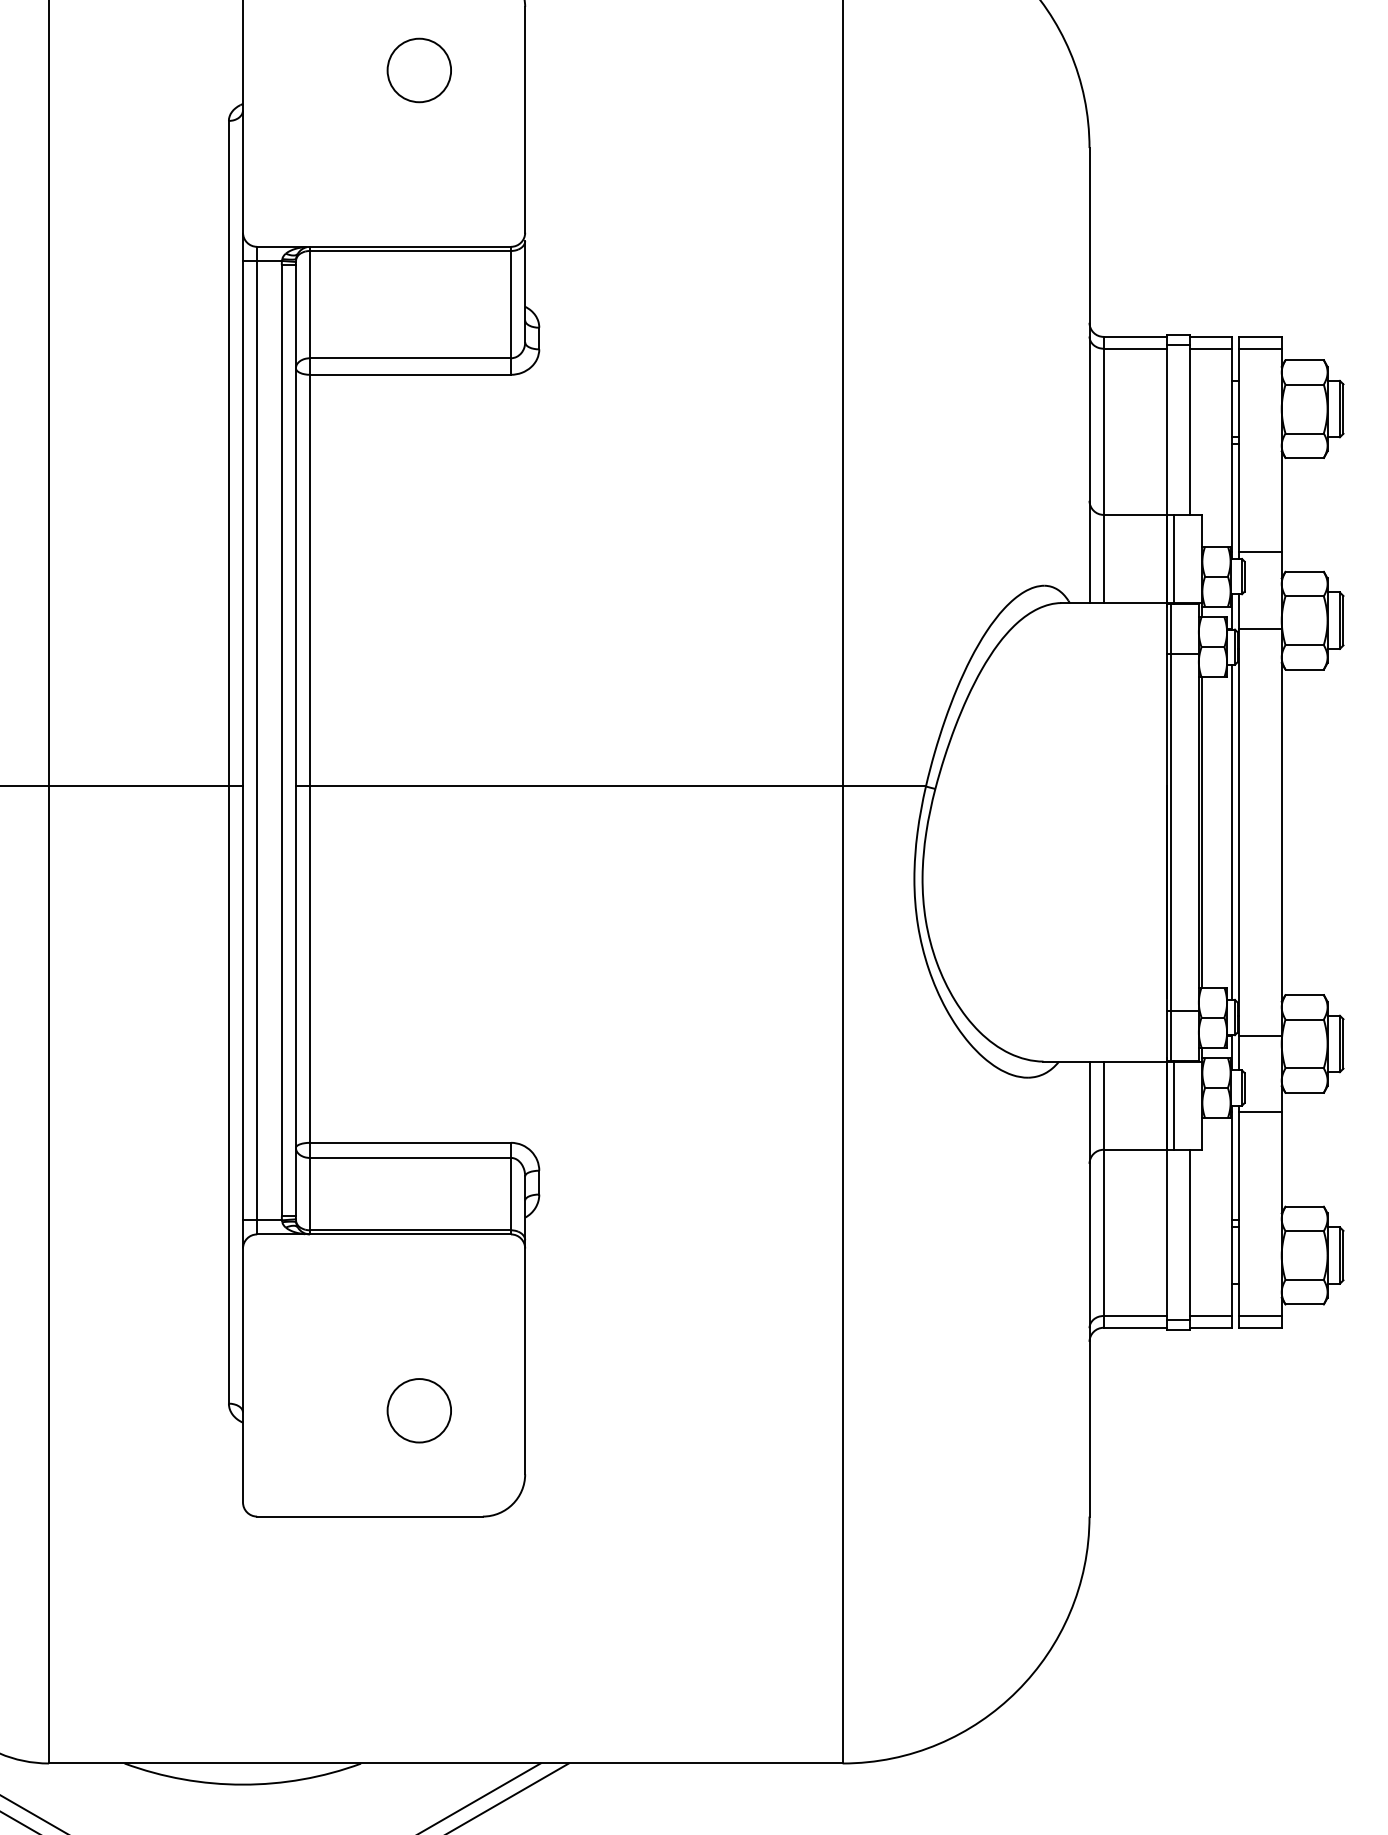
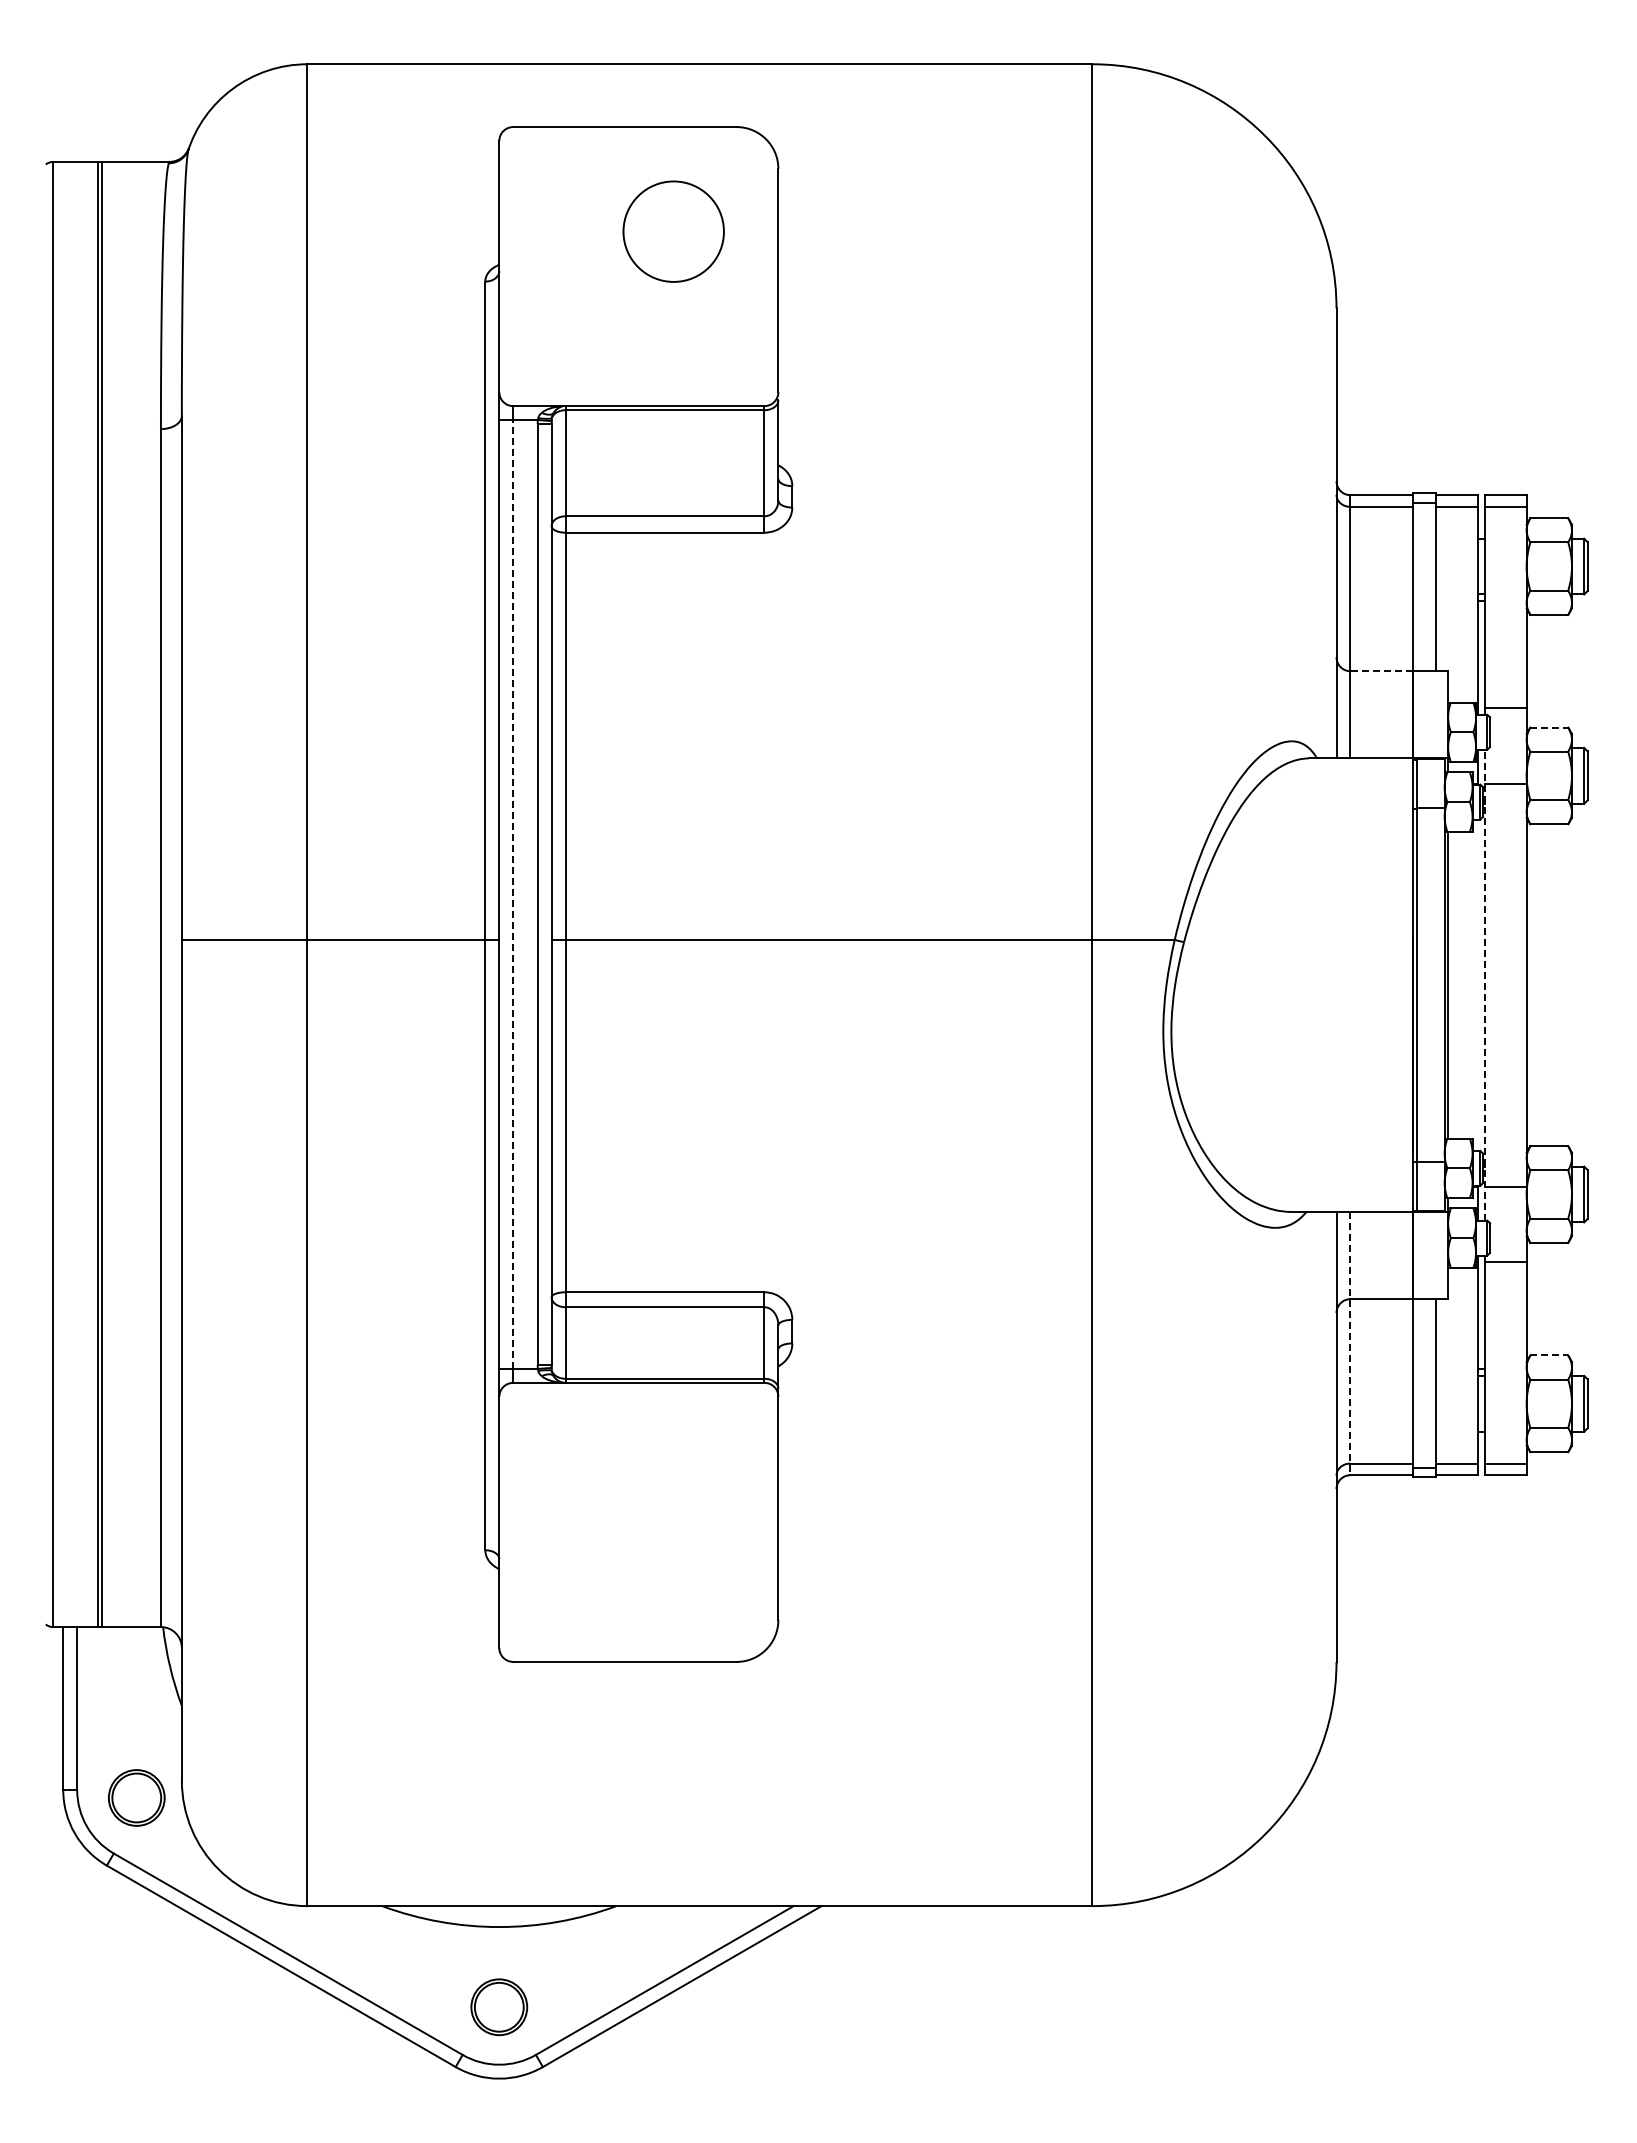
circle: (419, 70) -> (673, 231), size x1.6
line: (1135, 515) -> (1381, 671), solid -> dashed
line: (1174, 559) -> (1420, 715), removed
line: (1304, 571) -> (1549, 727), solid -> dashed
line: (257, 740) -> (513, 894), solid -> dashed
line: (1232, 831) -> (1477, 984), removed
line: (1239, 831) -> (1484, 984), solid -> dashed
line: (1174, 1104) -> (1420, 1254), removed
line: (1103, 1194) -> (1350, 1343), solid -> dashed
line: (1304, 1206) -> (1549, 1355), solid -> dashed
circle: (419, 1410) -> (673, 1557), removed

